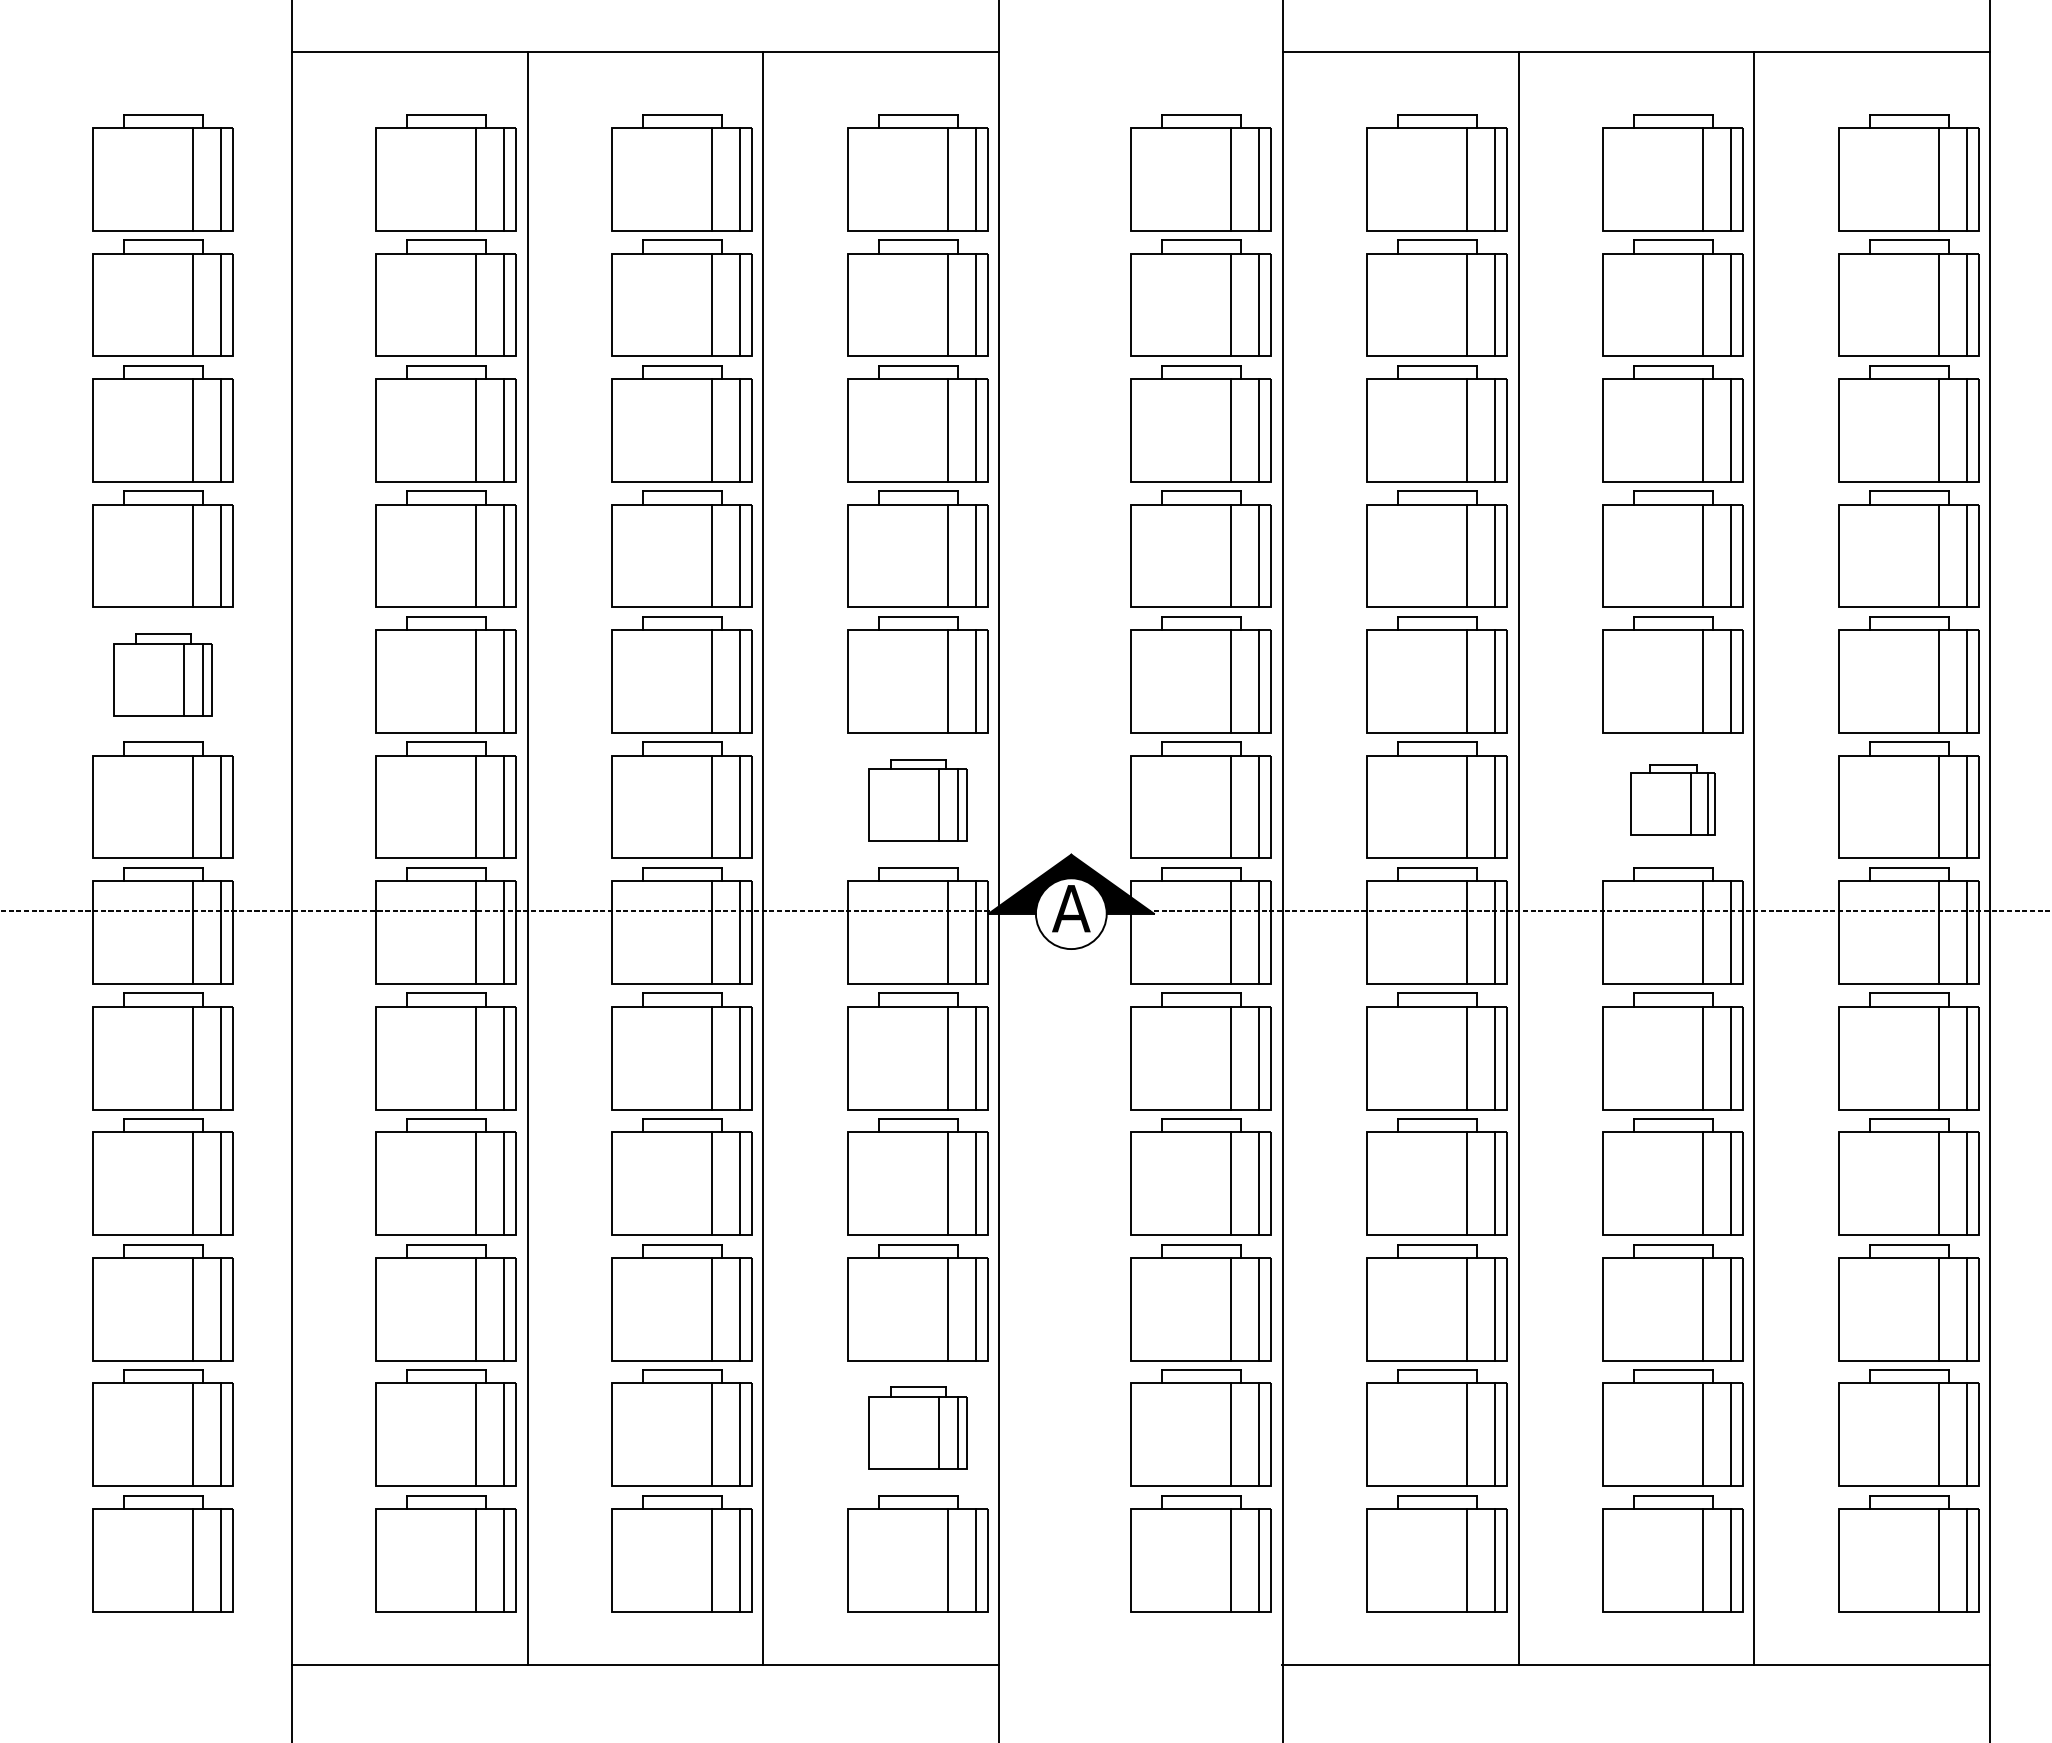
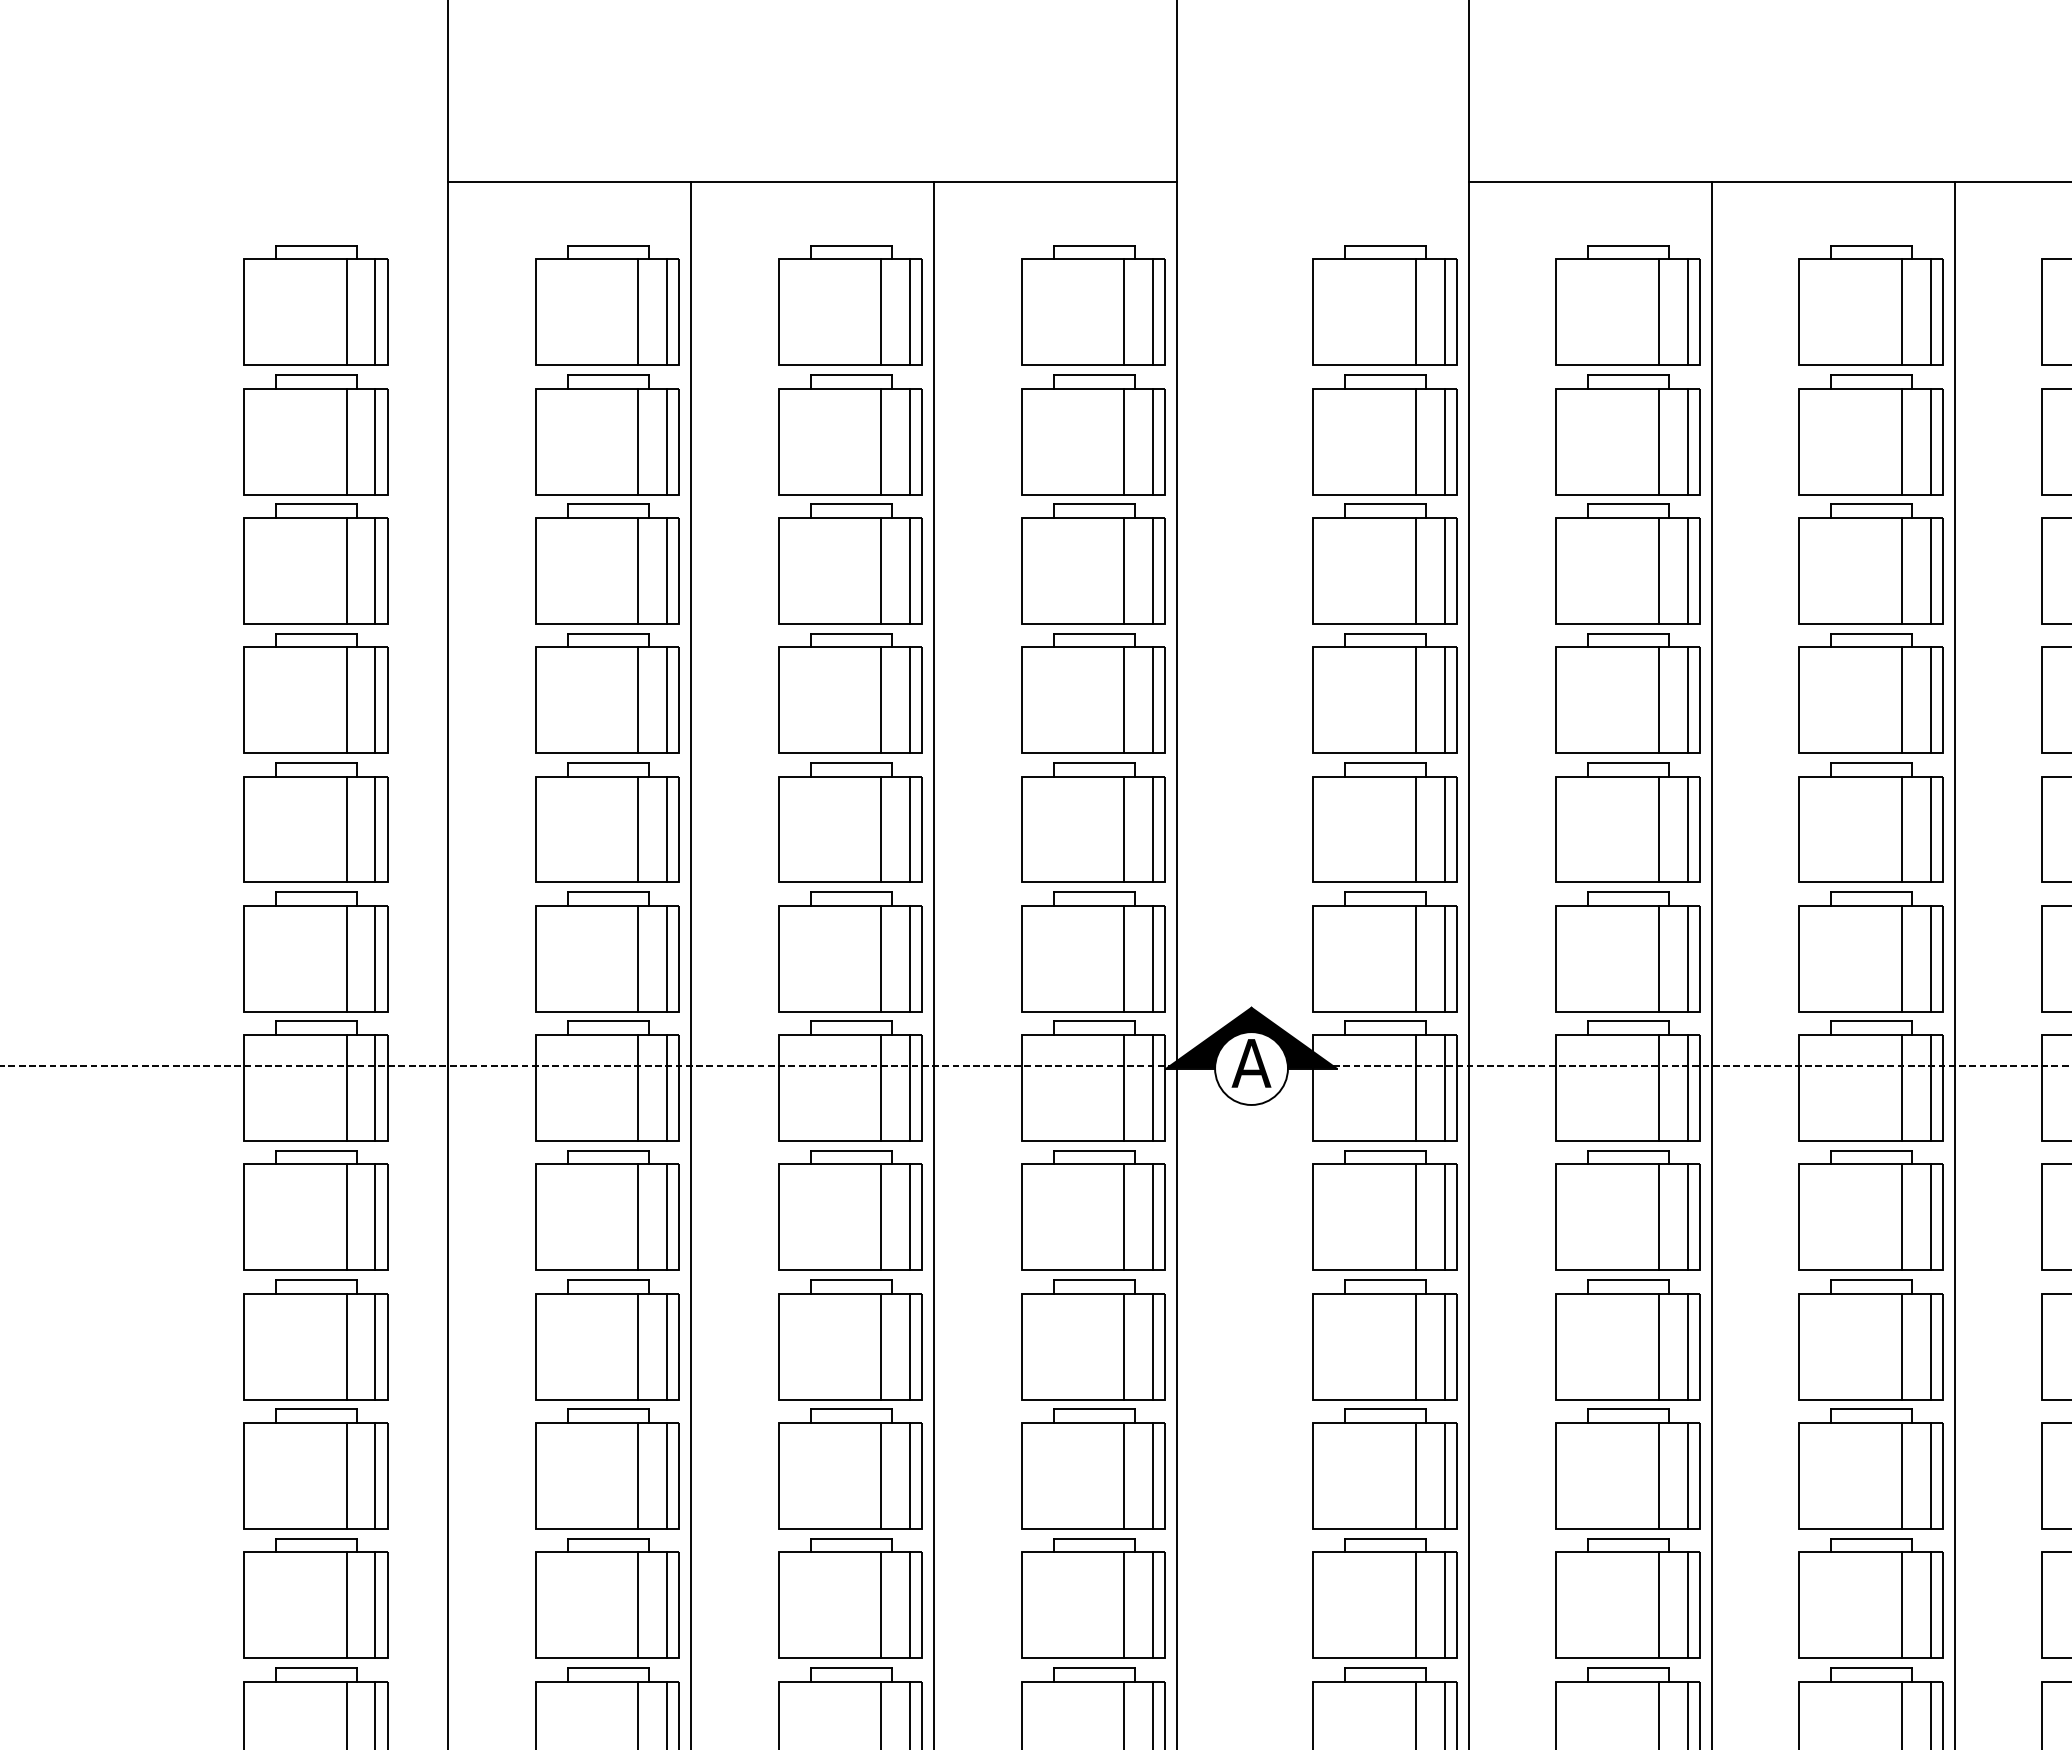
part: (162, 674) -> (315, 822), size x1.43
part: (917, 799) -> (1093, 950), size x1.43
part: (1672, 799) -> (1870, 950), size x1.67
part: (917, 1427) -> (1093, 1597), size x1.43

